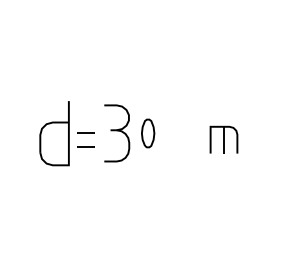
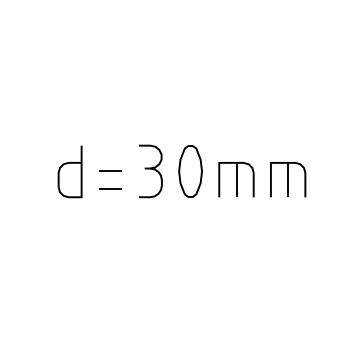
part: (54, 133) -> (69, 171), size x0.62
part: (117, 133) -> (150, 171), size x0.71
part: (148, 133) -> (190, 171), size x1.43
part: (183, 139) -> (236, 179), added

